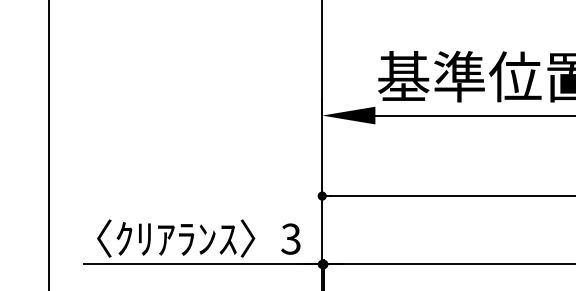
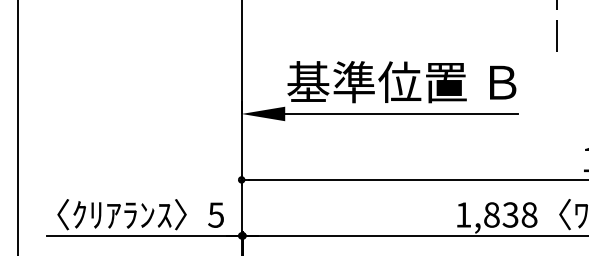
text: (290, 238) -> (215, 214), 3 -> 5

